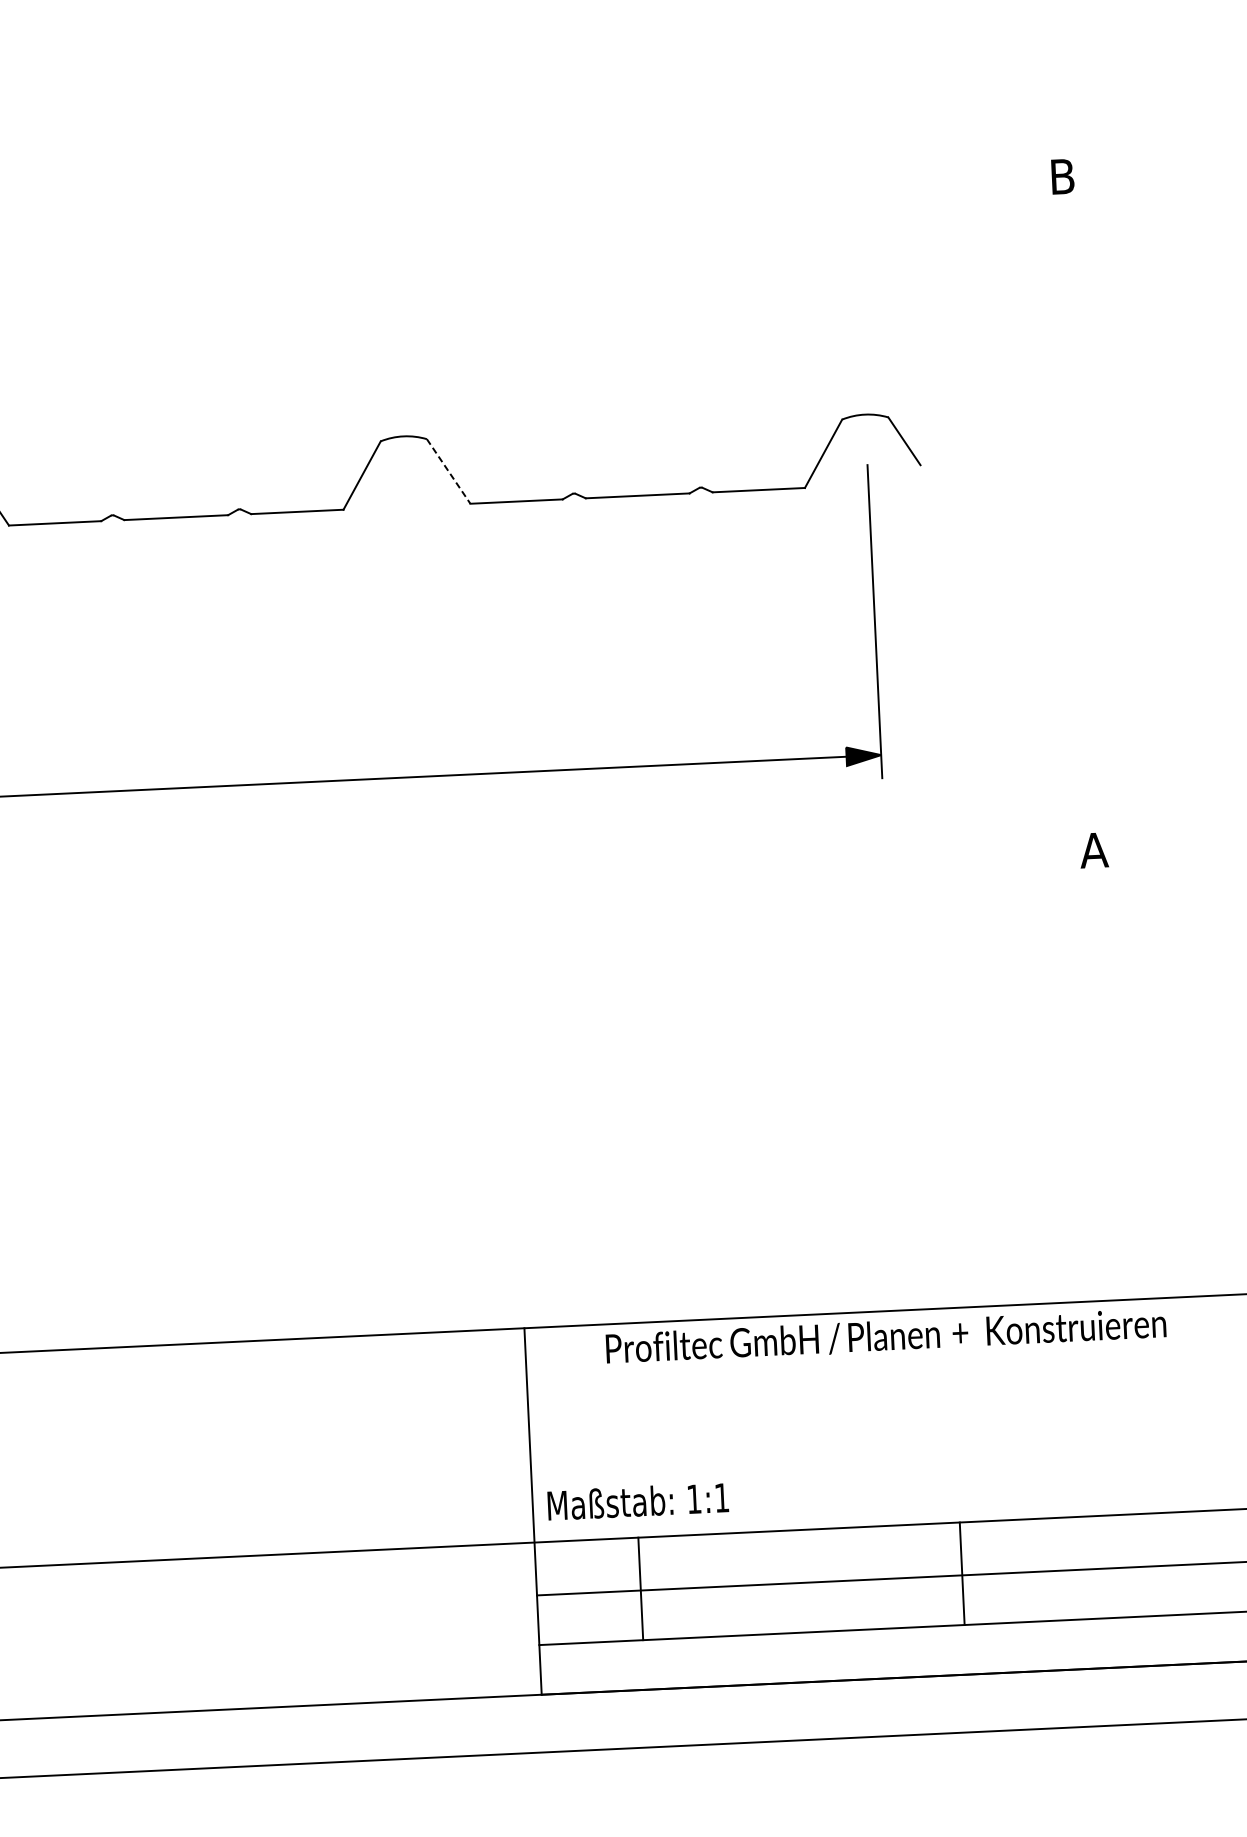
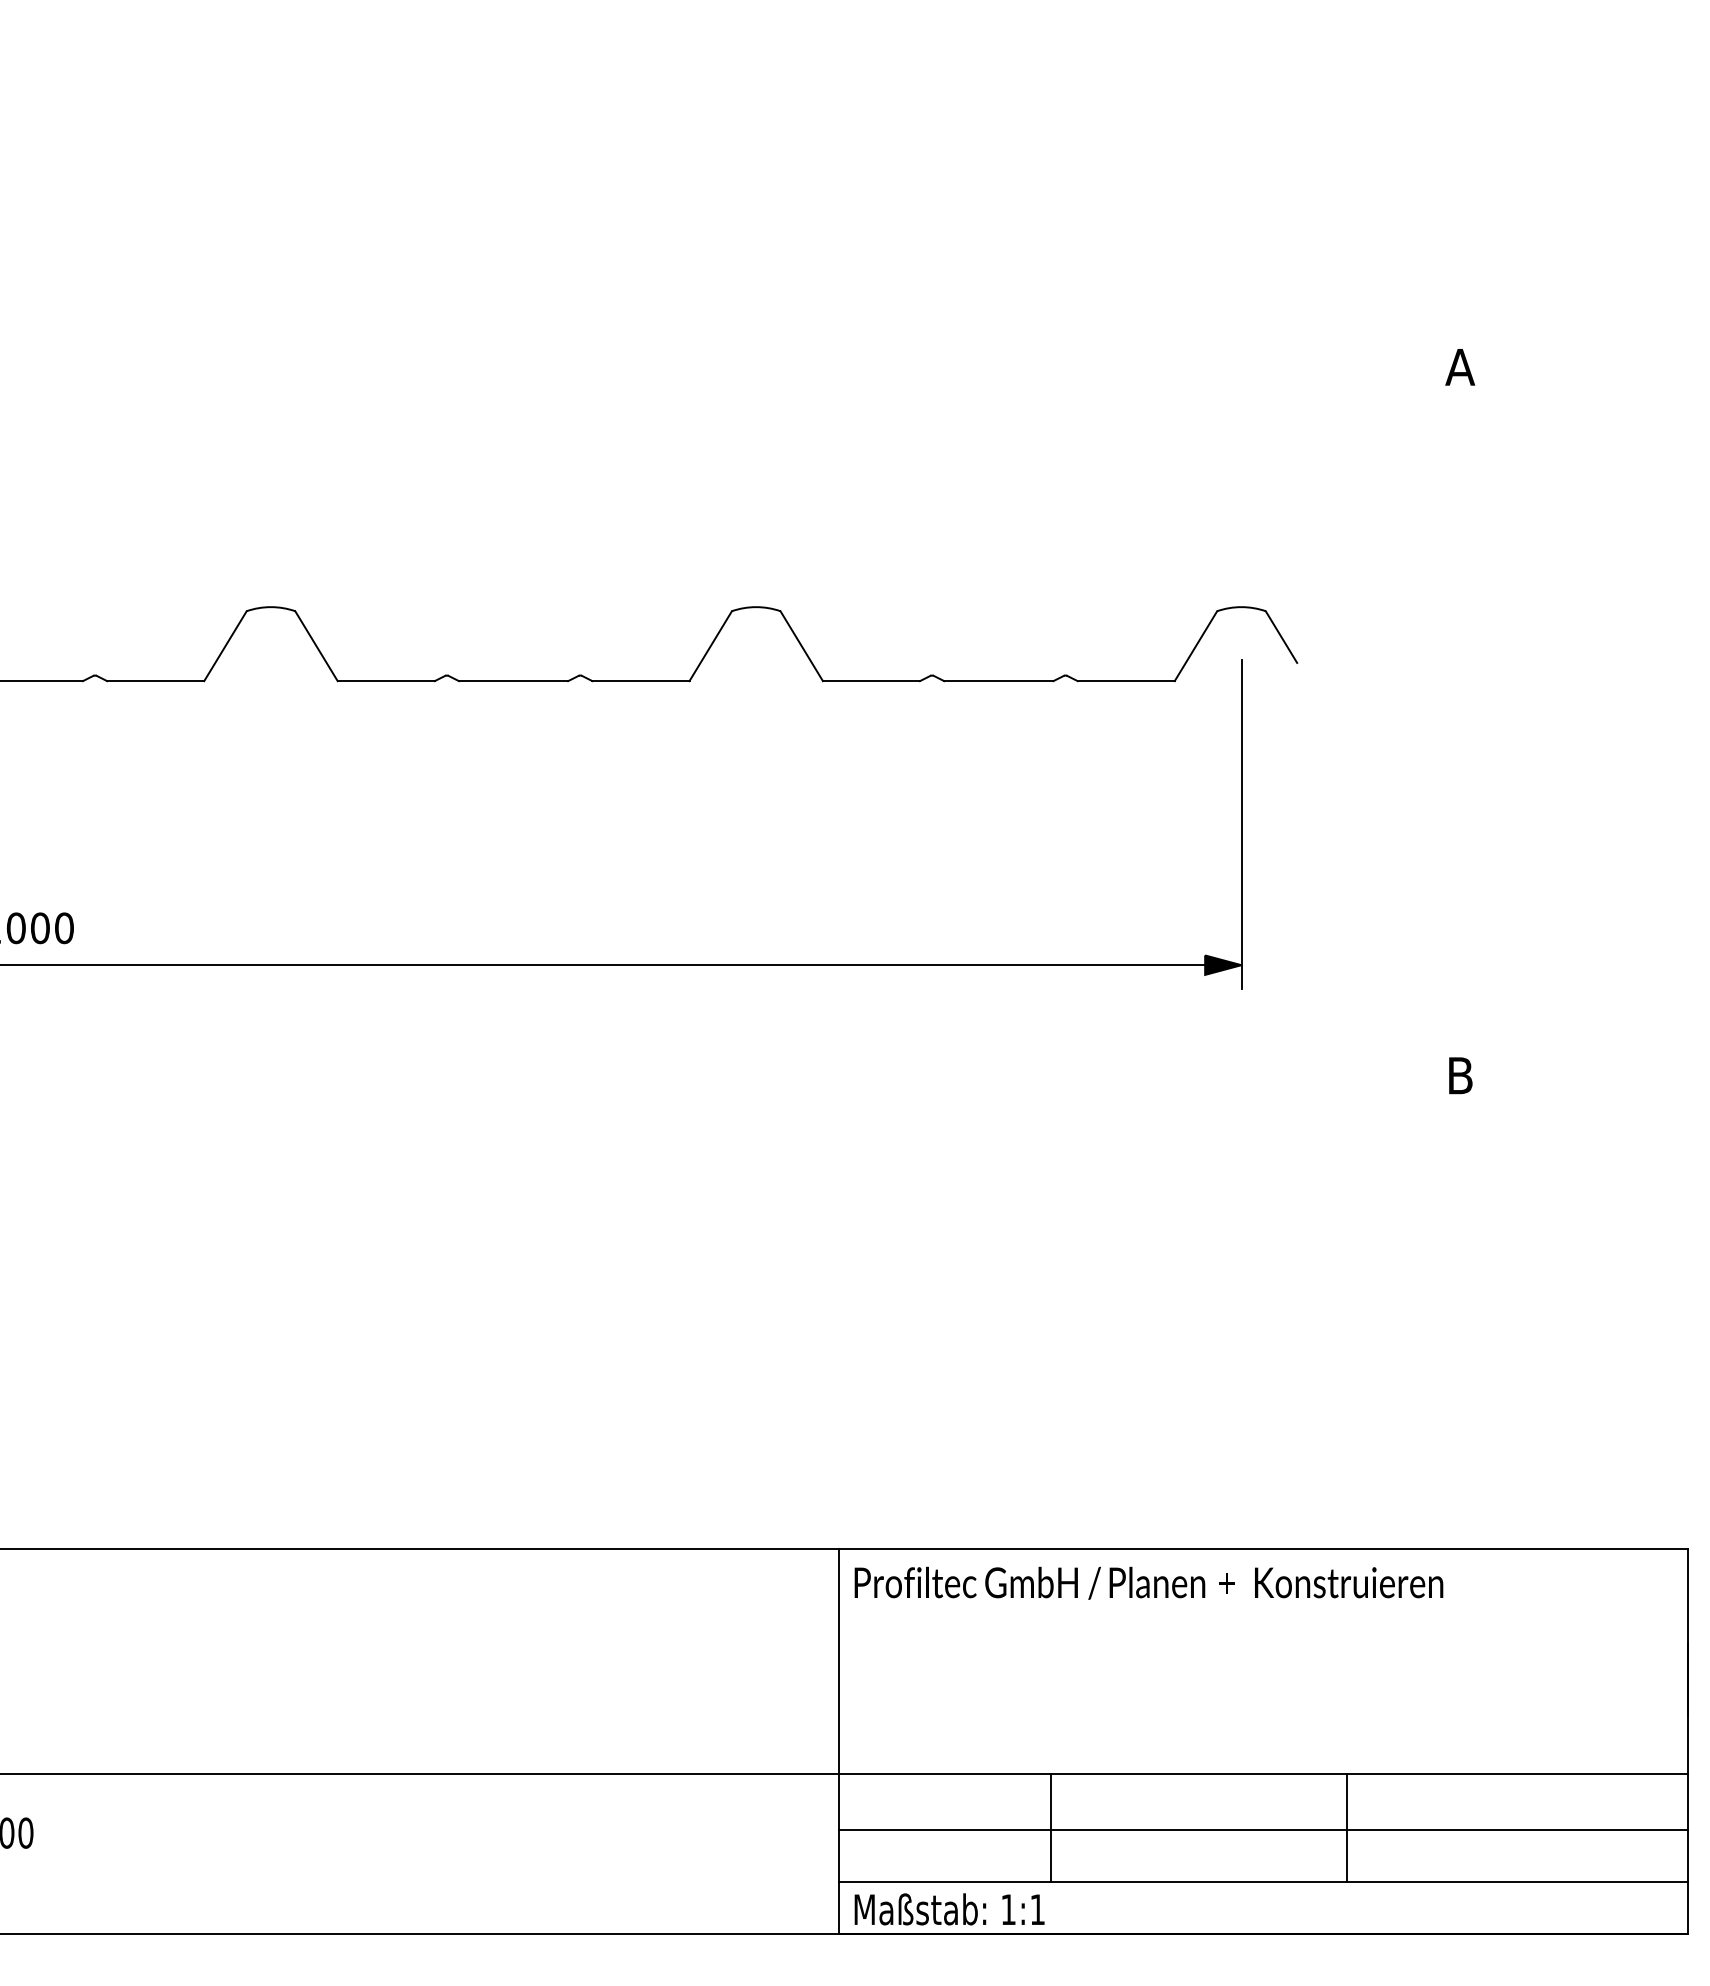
text: (1062, 176) -> (1460, 367), B -> A
line: (448, 471) -> (801, 646), dashed -> solid
text: (1094, 850) -> (1460, 1075), A -> B
text: (885, 1335) -> (1148, 1582), moved
text: (638, 1501) -> (949, 1909), moved
line: (962, 1574) -> (1347, 1828), moved
line: (640, 1589) -> (1050, 1828), moved

